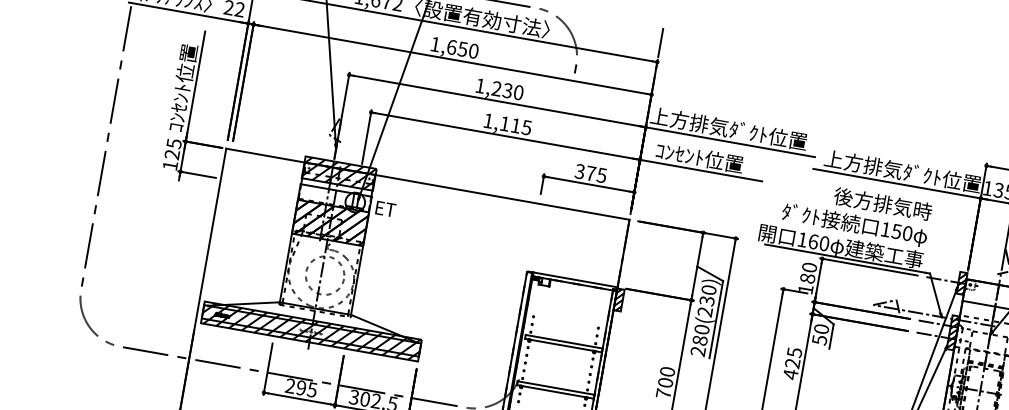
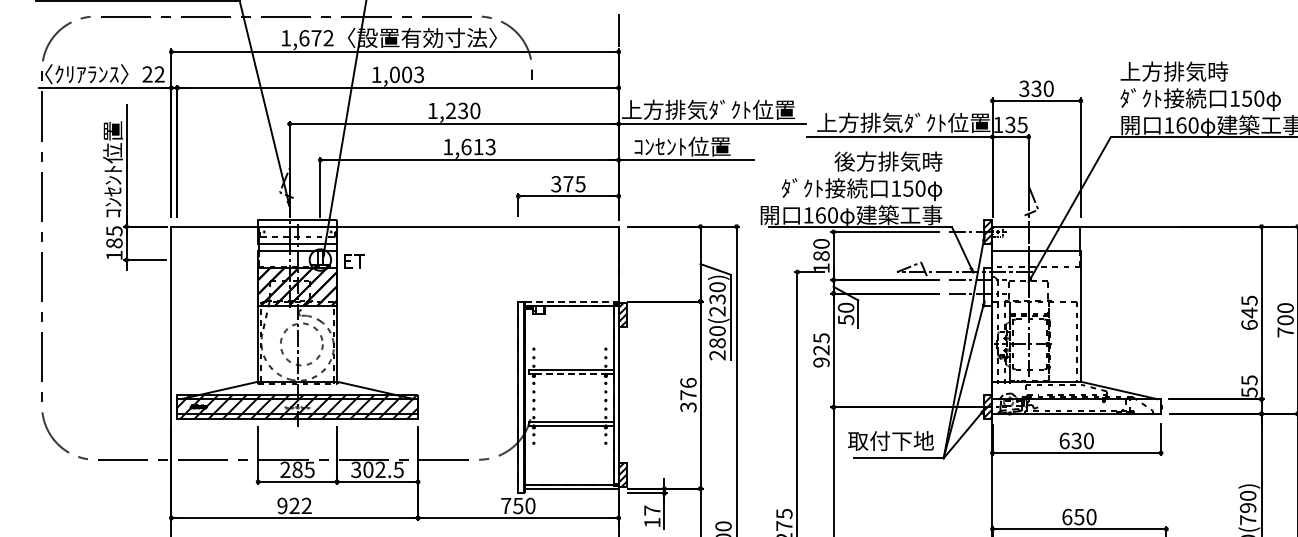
text: (463, 49) -> (407, 74), 1,650 -> 1,003
text: (515, 125) -> (478, 146), 1,115 -> 1,613
text: (172, 154) -> (114, 243), 125 -> 185
hatch: (339, 173) -> (297, 231), removed
line: (575, 279) -> (572, 301), solid -> dashed
hatch: (953, 332) -> (988, 286), removed
line: (561, 345) -> (569, 374), solid -> dashed
text: (790, 374) -> (821, 362), 425 -> 925
text: (665, 382) -> (688, 394), 700 -> 376
text: (301, 387) -> (297, 469), 295 -> 285

